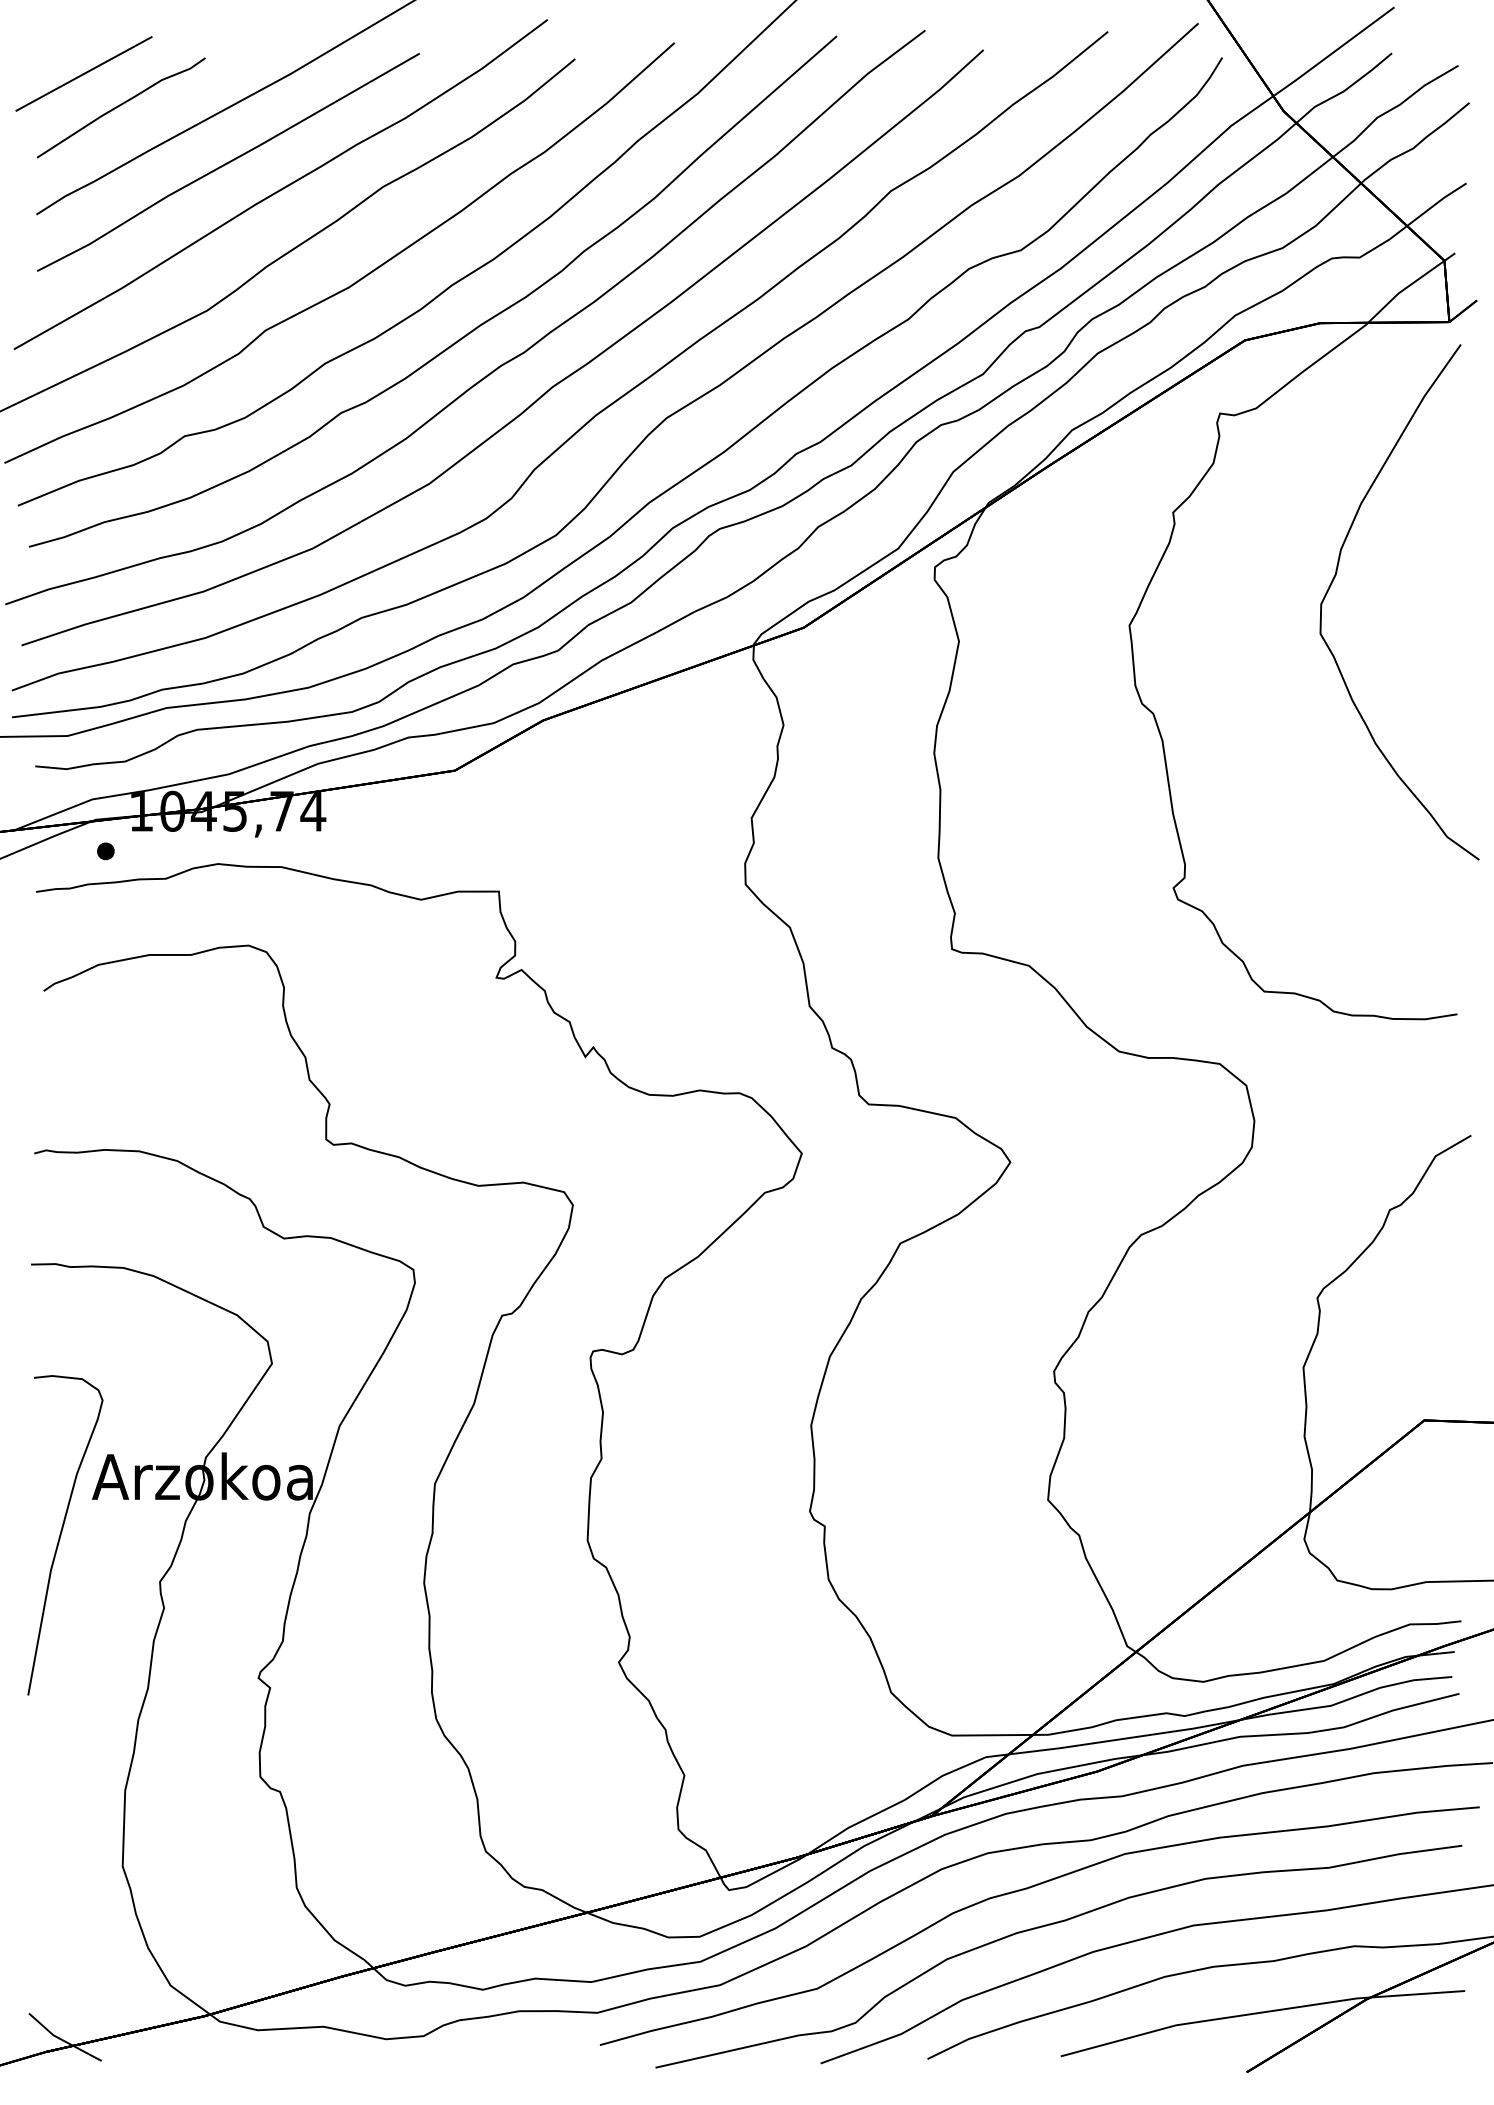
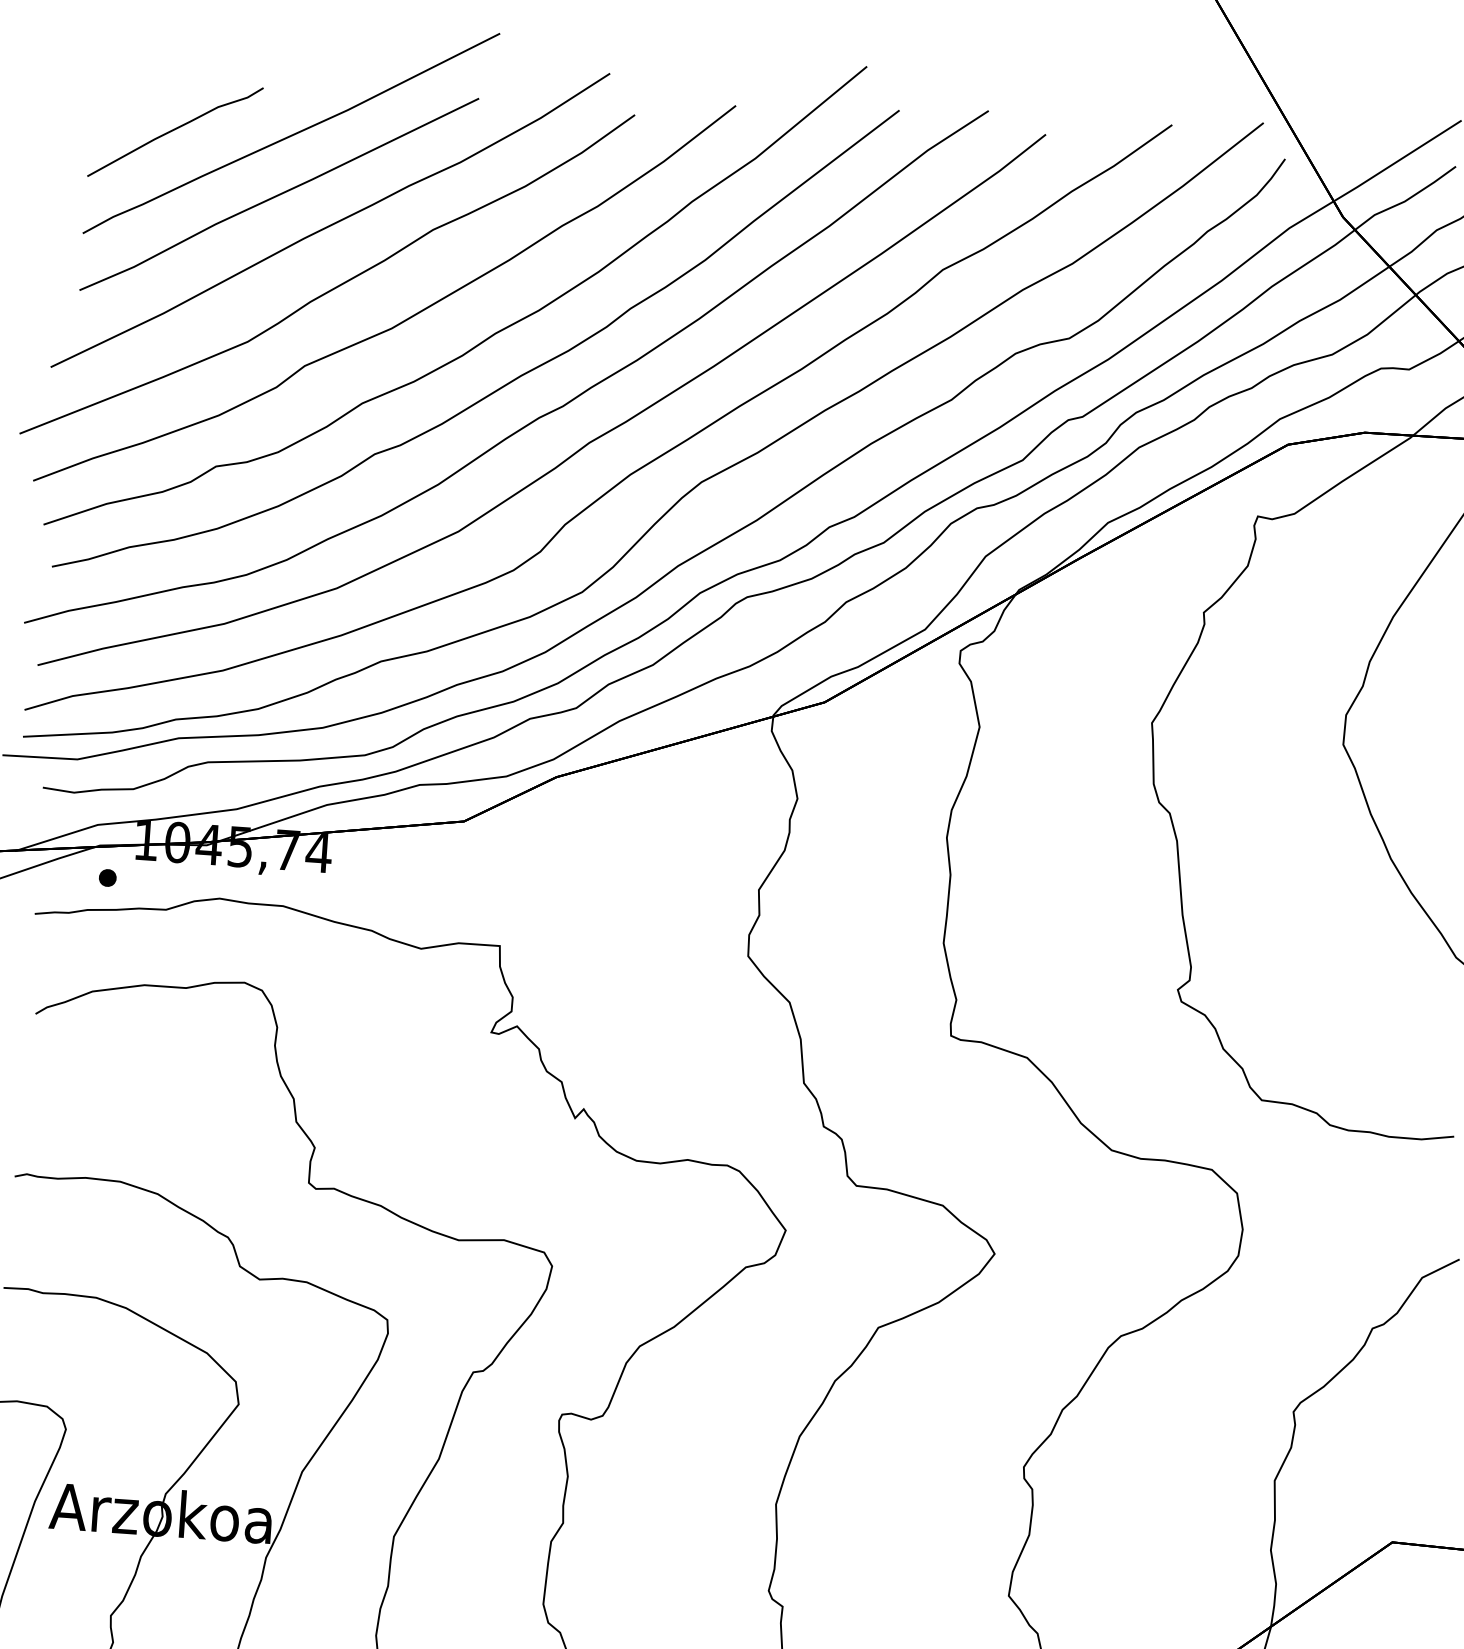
line: (83, 73) -> (139, 94), removed

